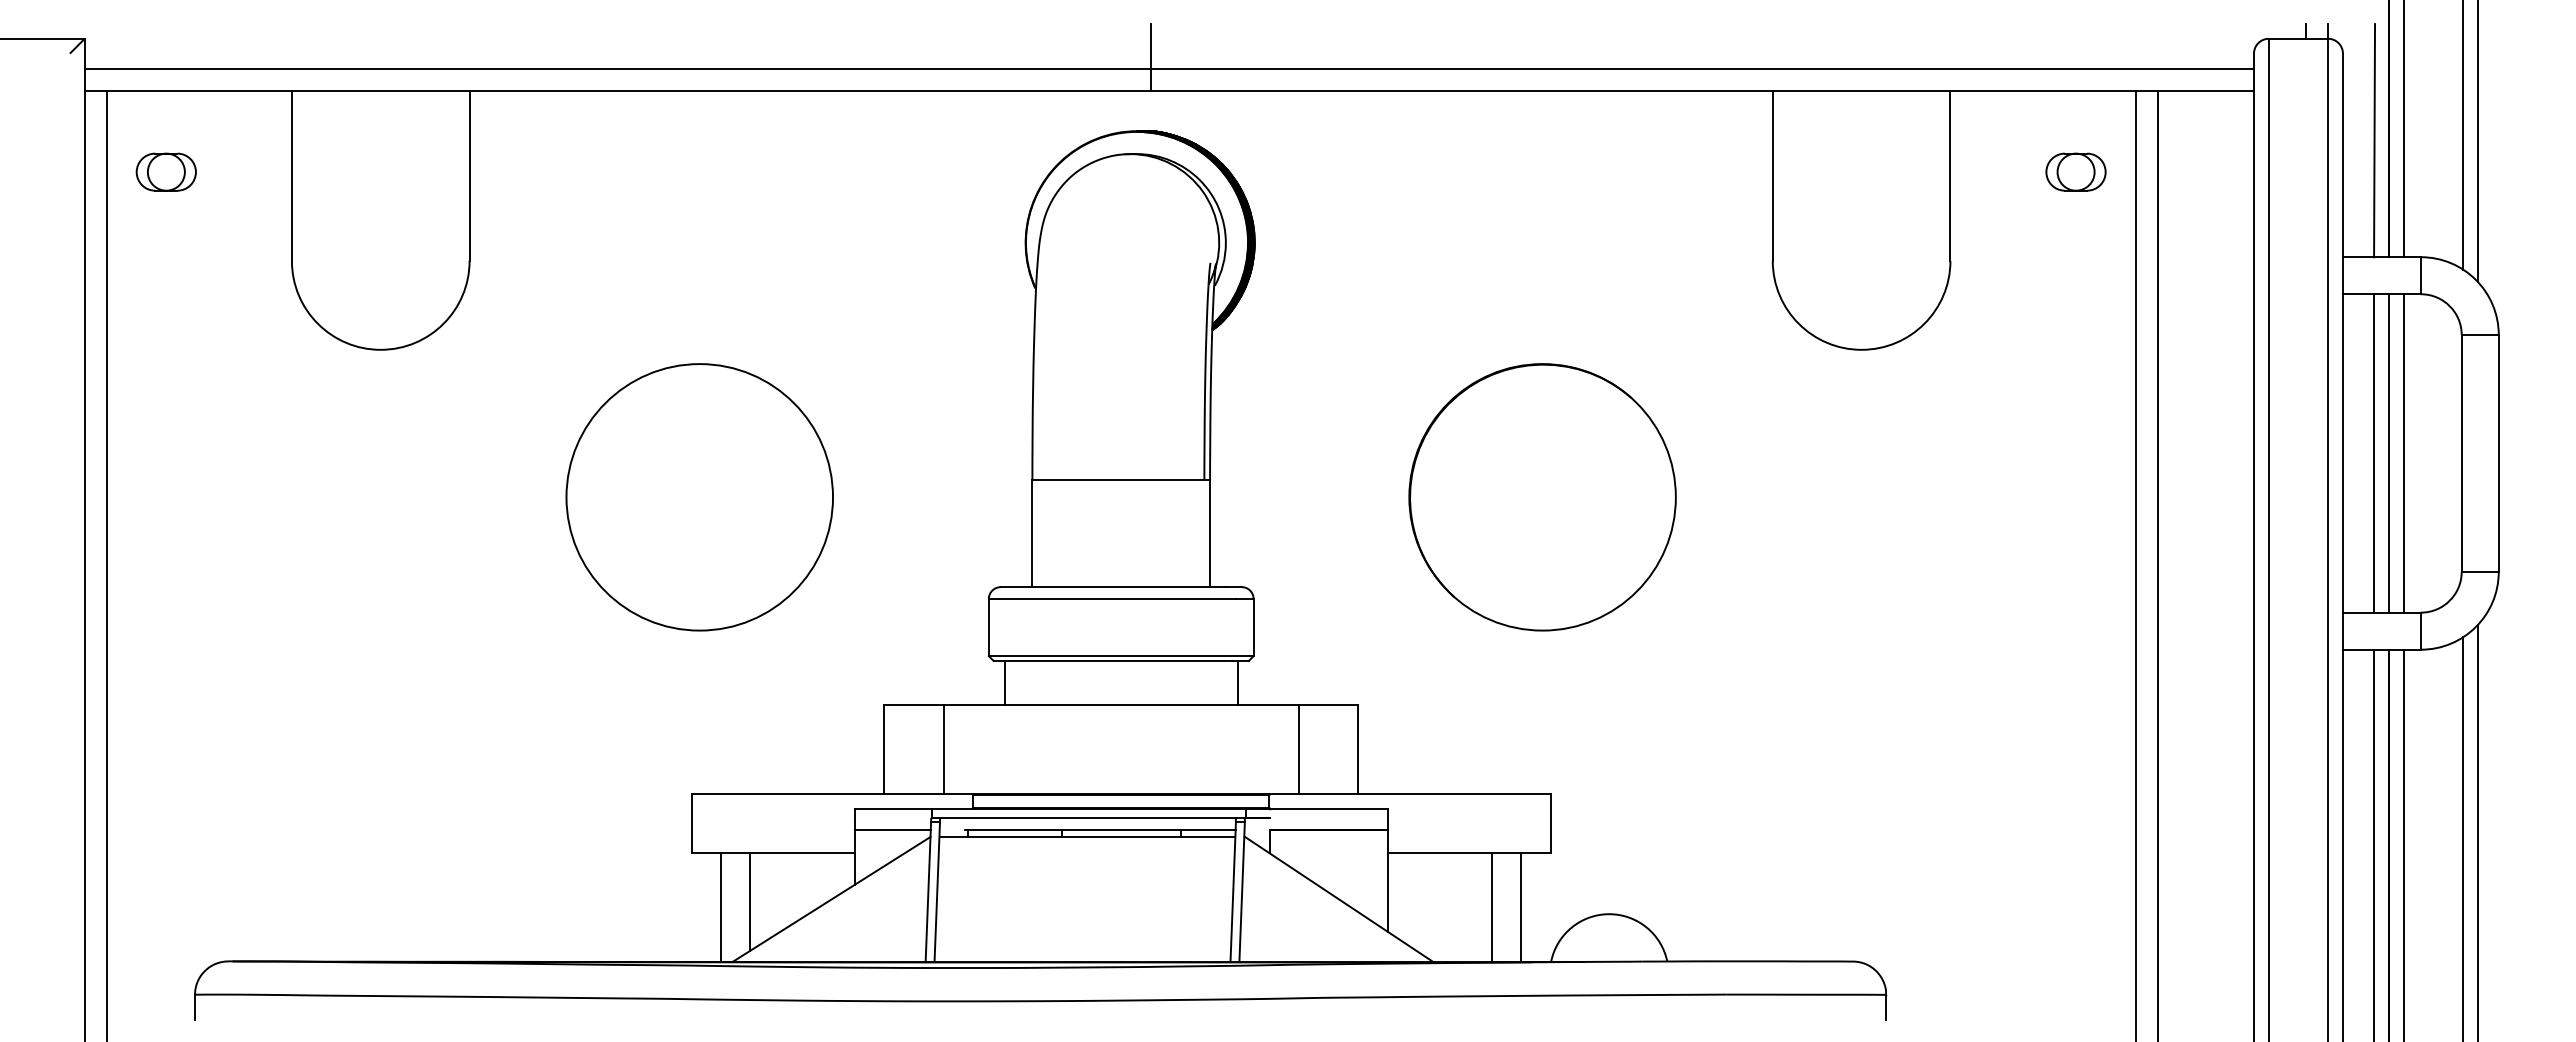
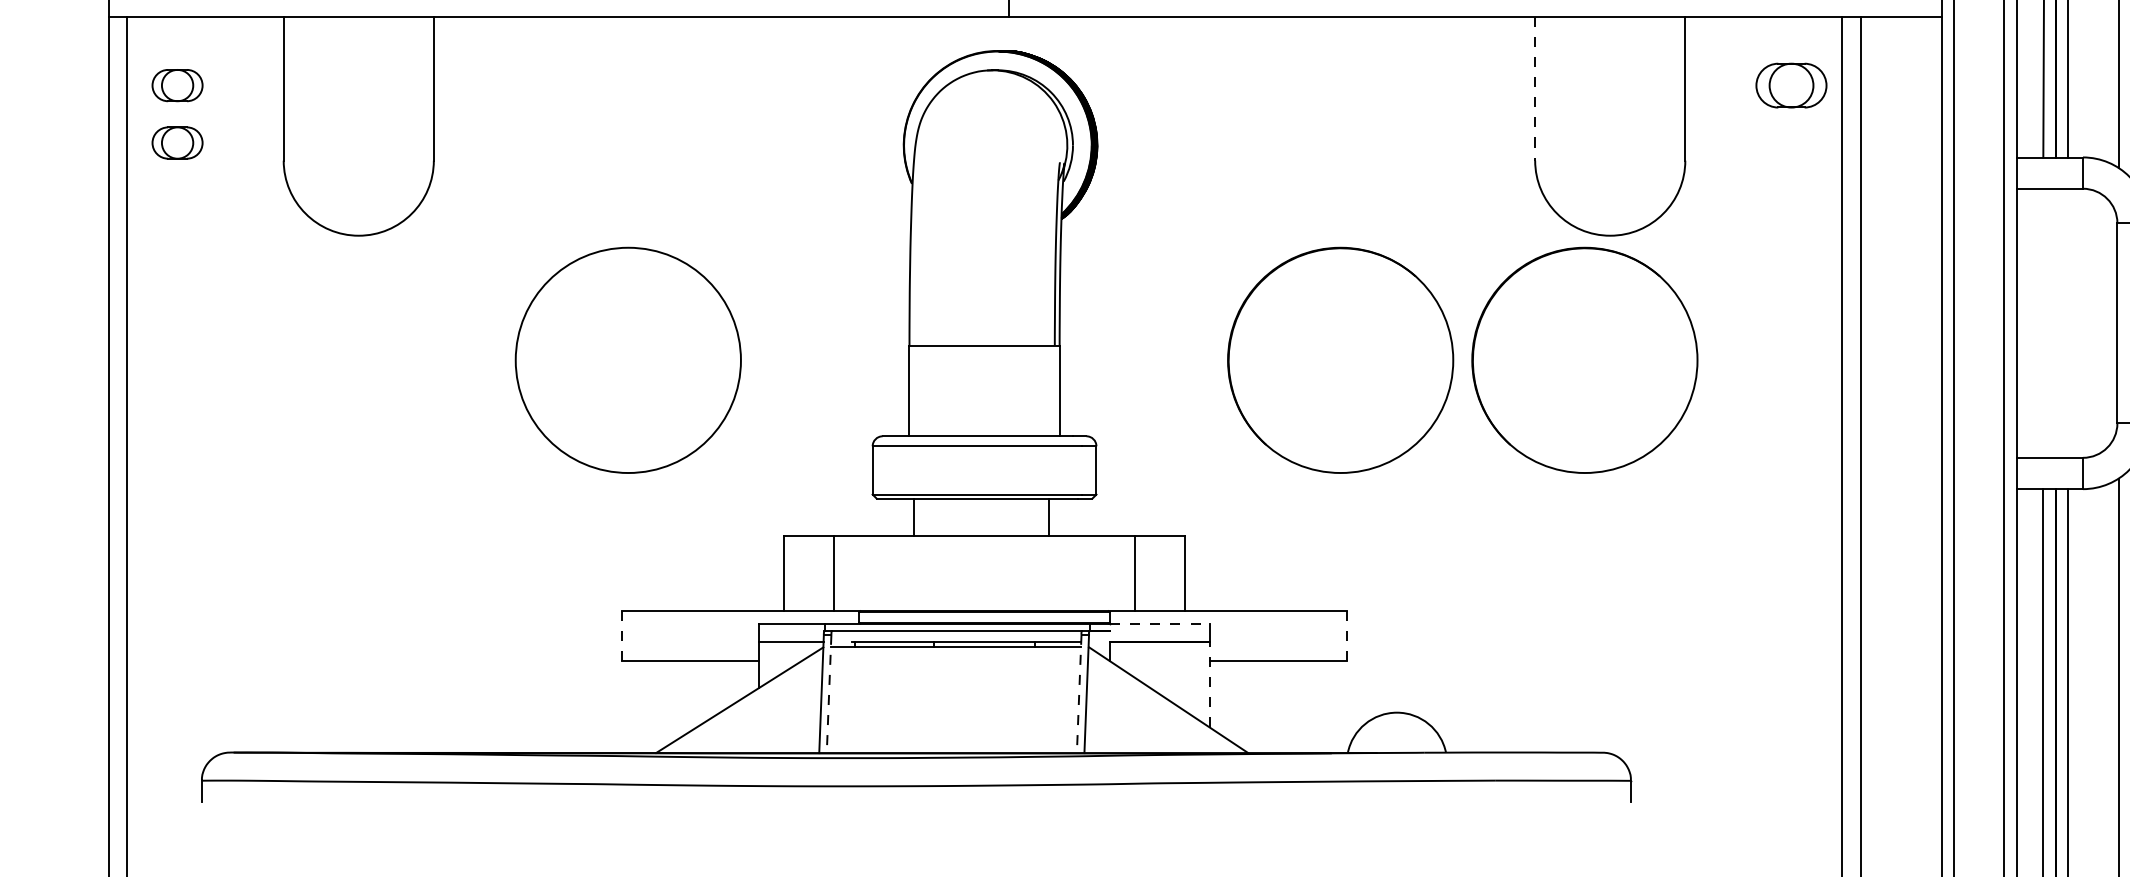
part: (2075, 171) -> (1791, 85), size x1.4
line: (1772, 176) -> (1534, 89), solid -> dashed
part: (165, 239) -> (176, 142), added
line: (2374, 453) -> (2043, 323), removed
line: (2388, 453) -> (2055, 323), removed
line: (2403, 453) -> (2068, 323), removed
circle: (1831, 497) -> (1584, 360), added
line: (1004, 682) -> (913, 516), moved
line: (1237, 682) -> (1049, 516), moved
line: (1328, 808) -> (1159, 623), solid -> dashed
line: (691, 823) -> (621, 636), solid -> dashed
line: (1550, 823) -> (1347, 636), solid -> dashed
line: (1387, 881) -> (1209, 685), solid -> dashed
line: (937, 892) -> (829, 694), solid -> dashed
line: (1233, 892) -> (1079, 694), solid -> dashed
line: (750, 901) -> (671, 701), removed
line: (721, 907) -> (646, 707), removed
line: (1492, 907) -> (1298, 707), removed
line: (1521, 907) -> (1322, 707), removed

